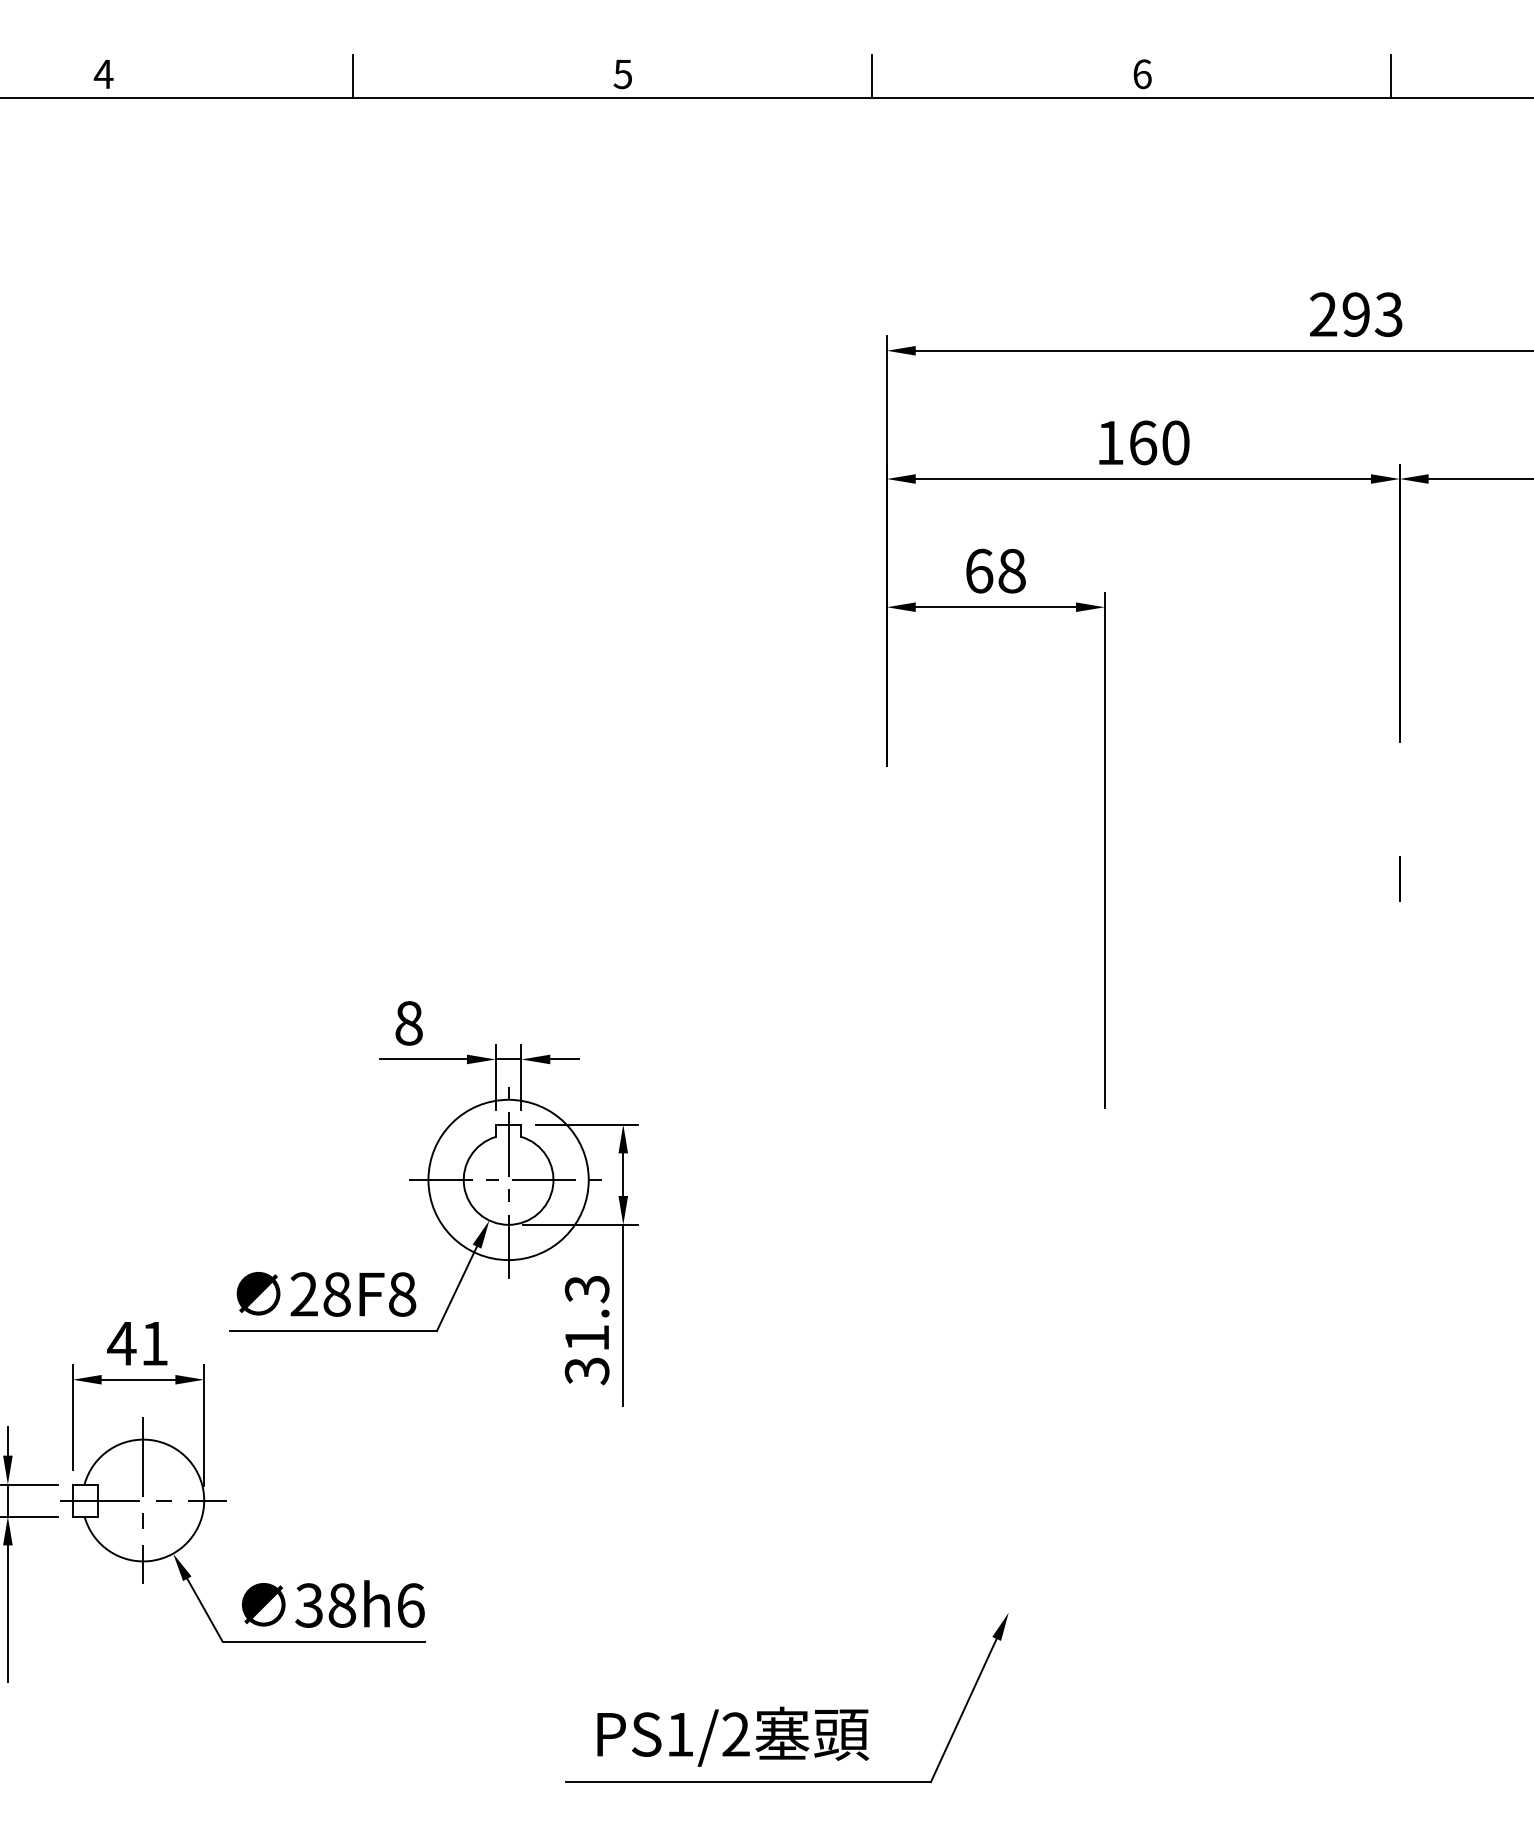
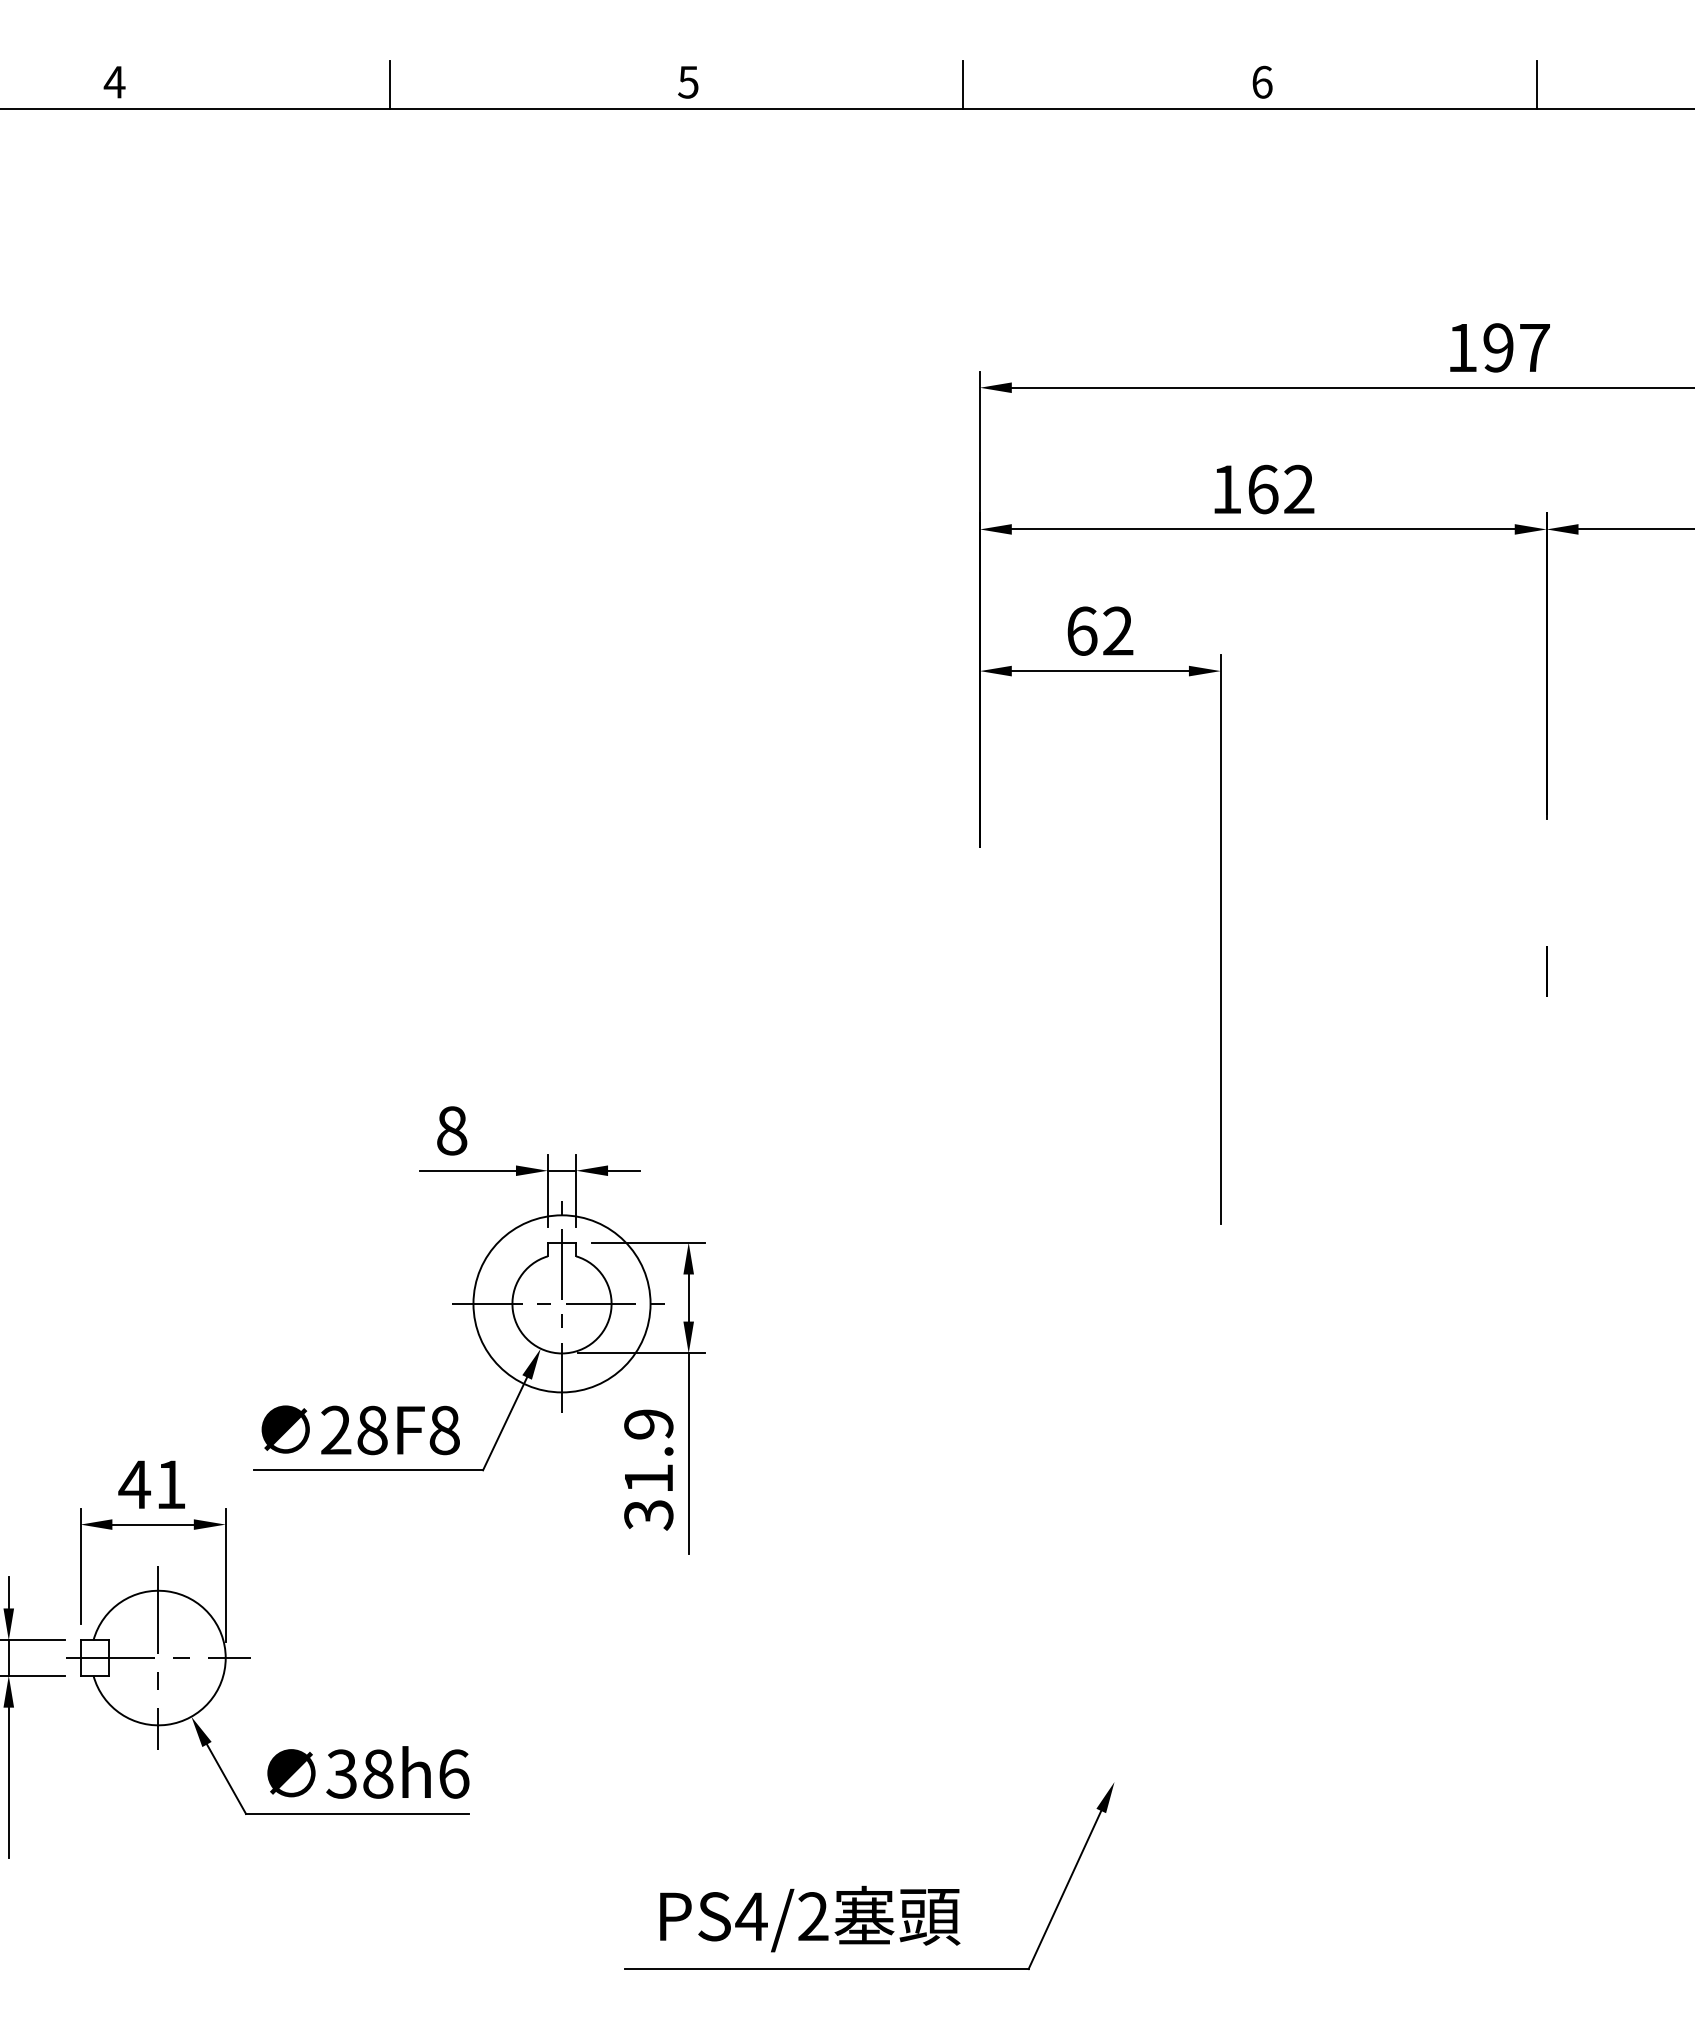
text: (1356, 314) -> (1498, 347), 293 -> 197
text: (1176, 442) -> (1299, 489), 160 -> 162
text: (1012, 570) -> (1118, 630), 68 -> 62
text: (586, 1289) -> (648, 1424), 31.3 -> 31.9
text: (680, 1734) -> (751, 1916), PS1/2 -> PS4/2

